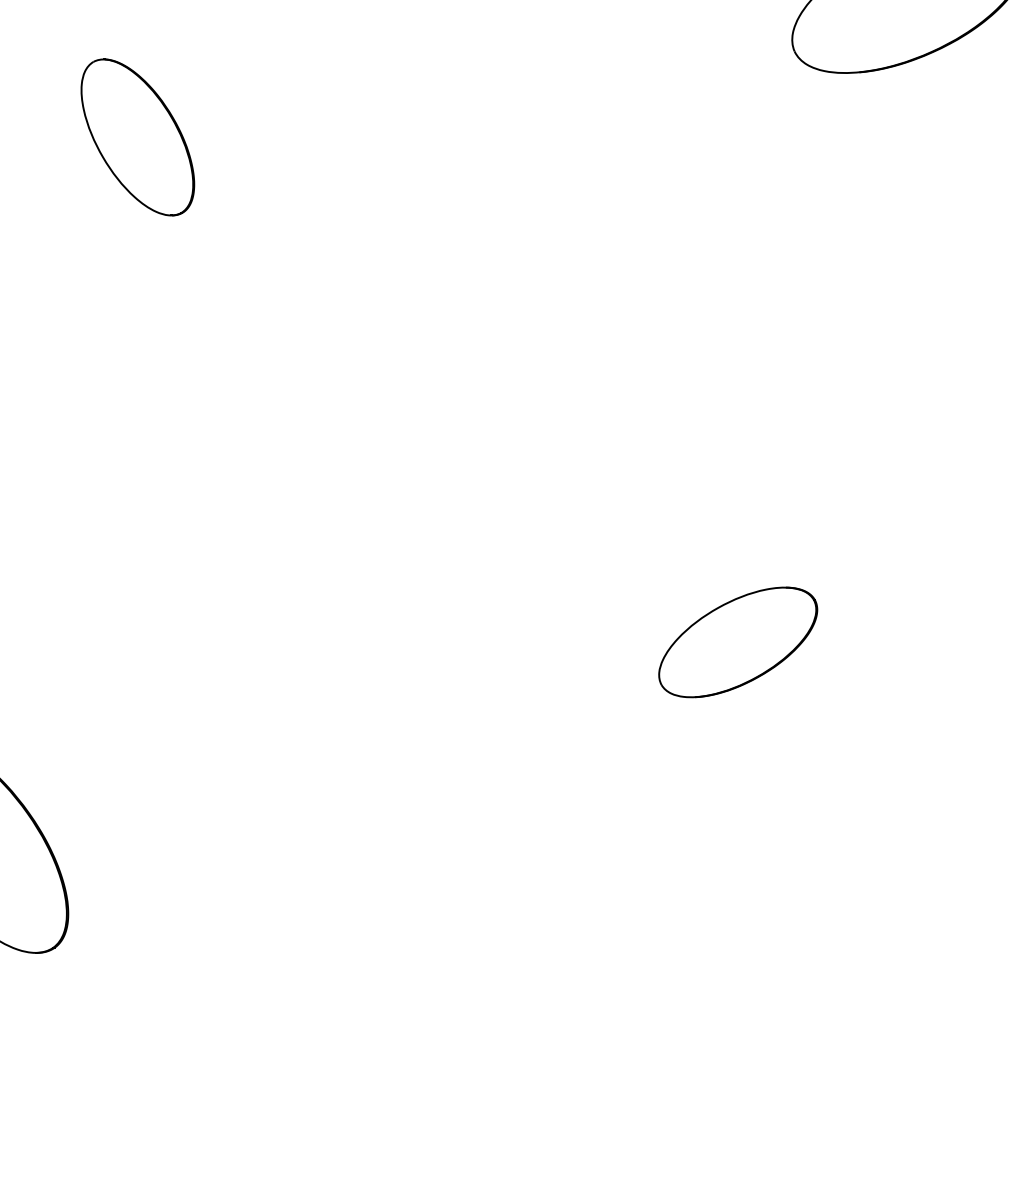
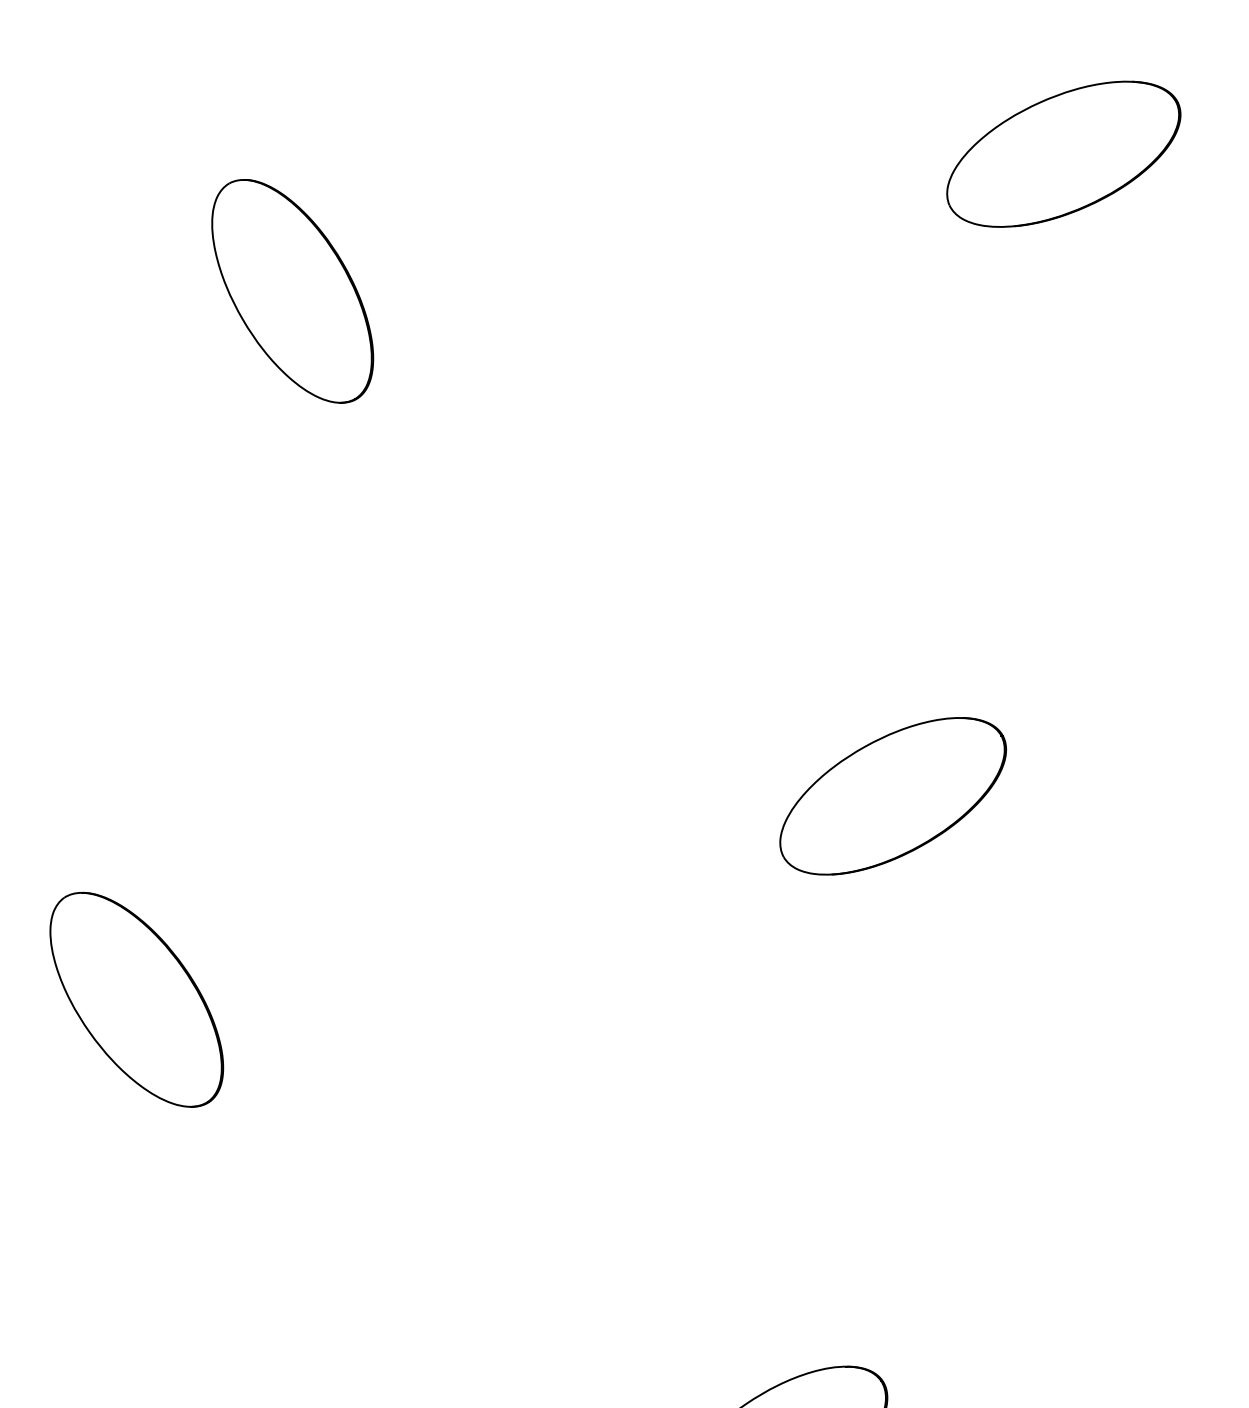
part: (137, 137) -> (292, 291), size x1.43
part: (737, 642) -> (892, 796), size x1.43

